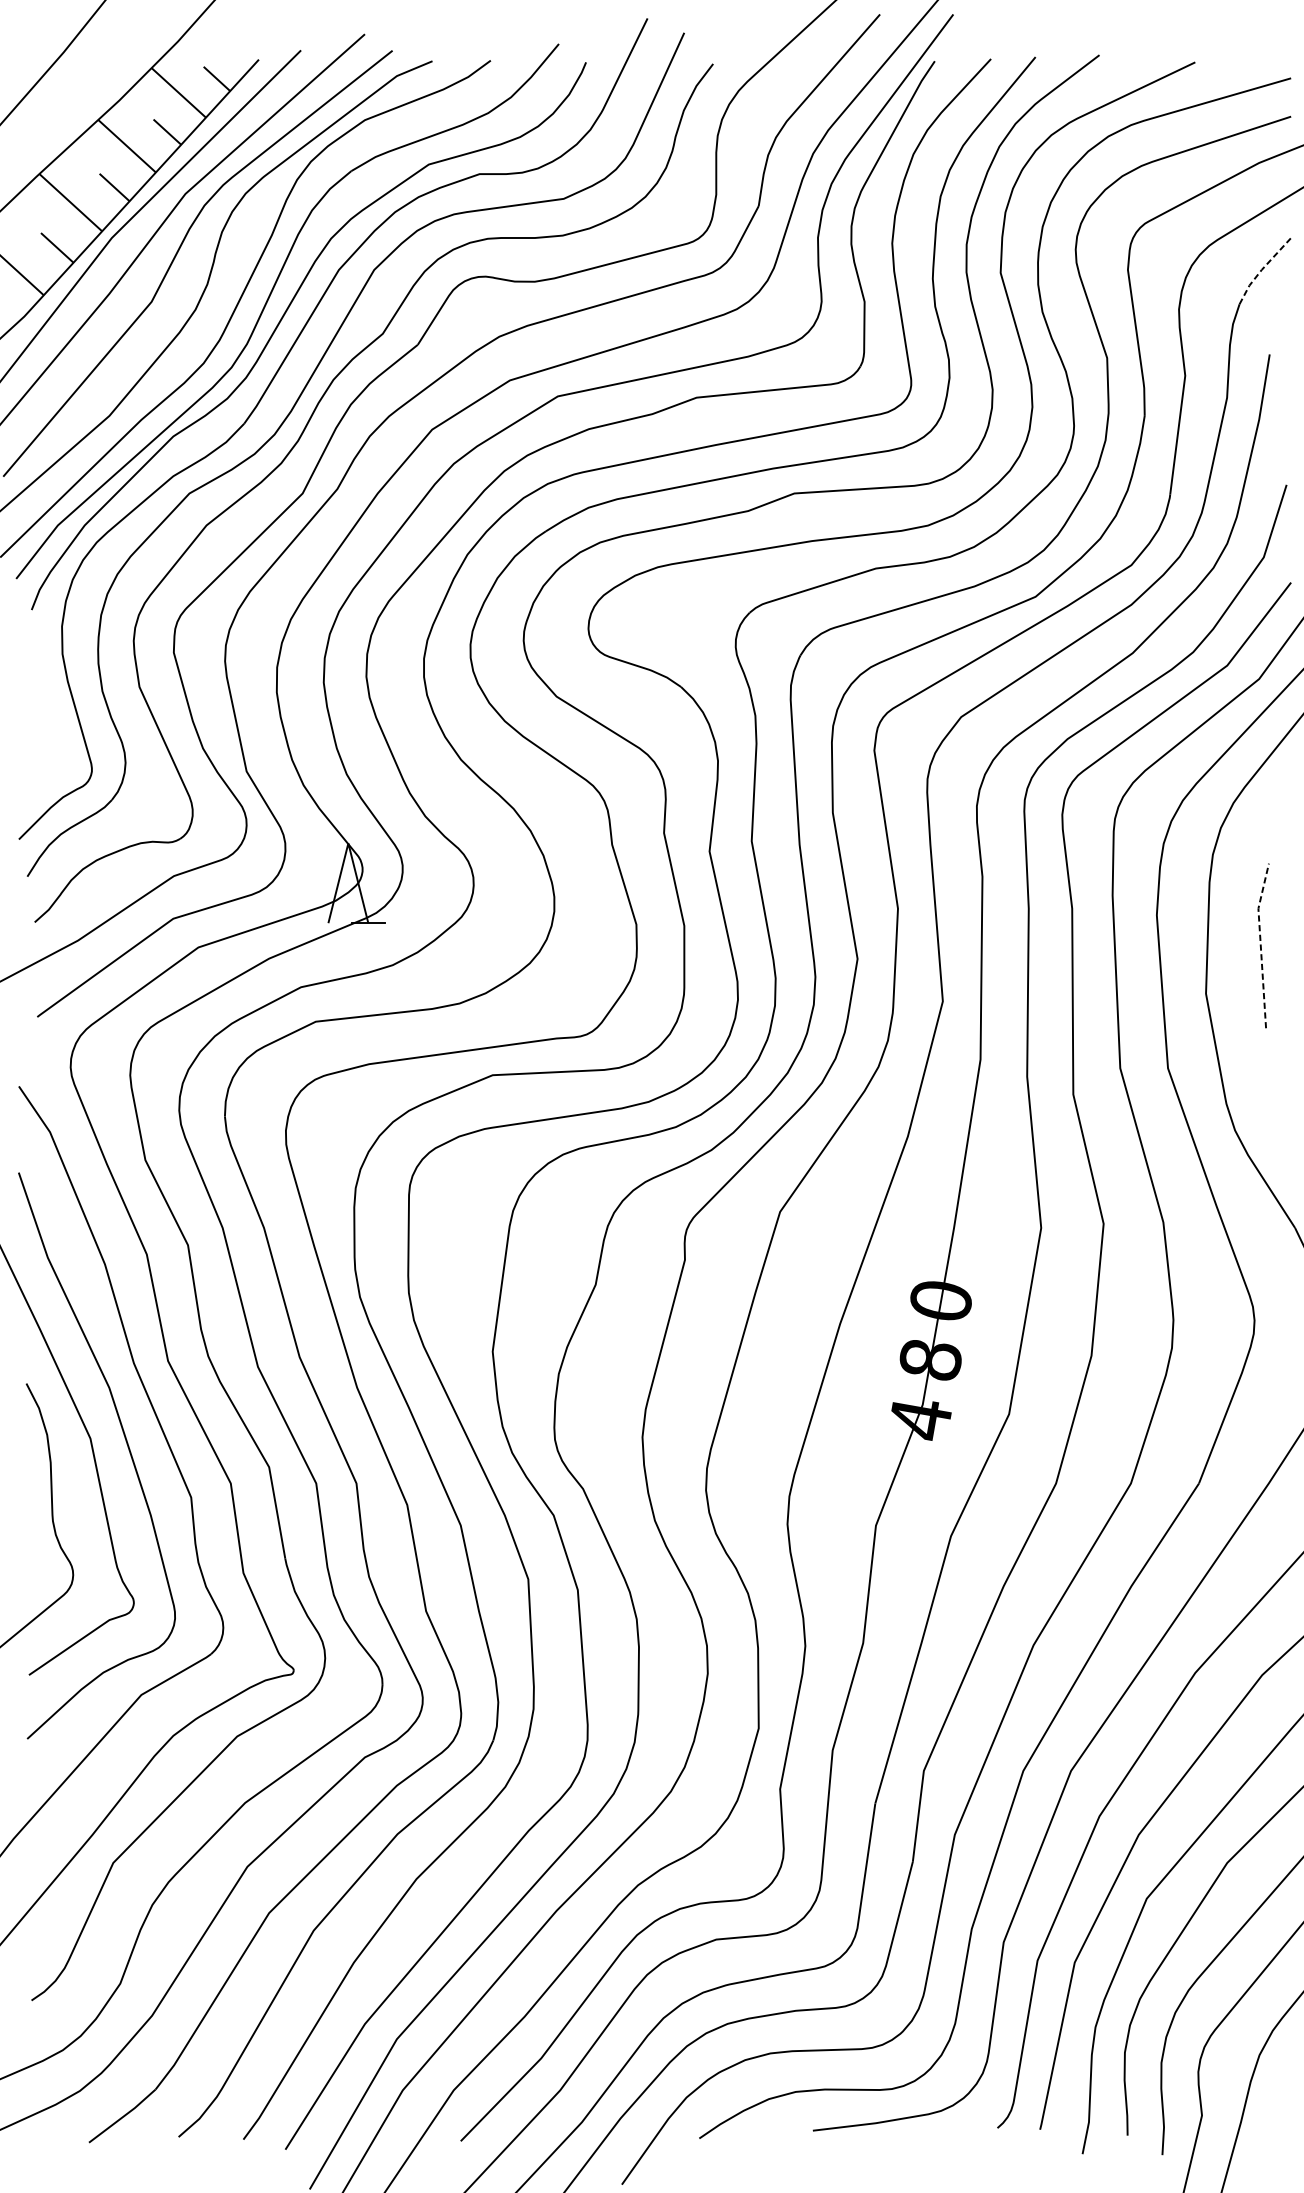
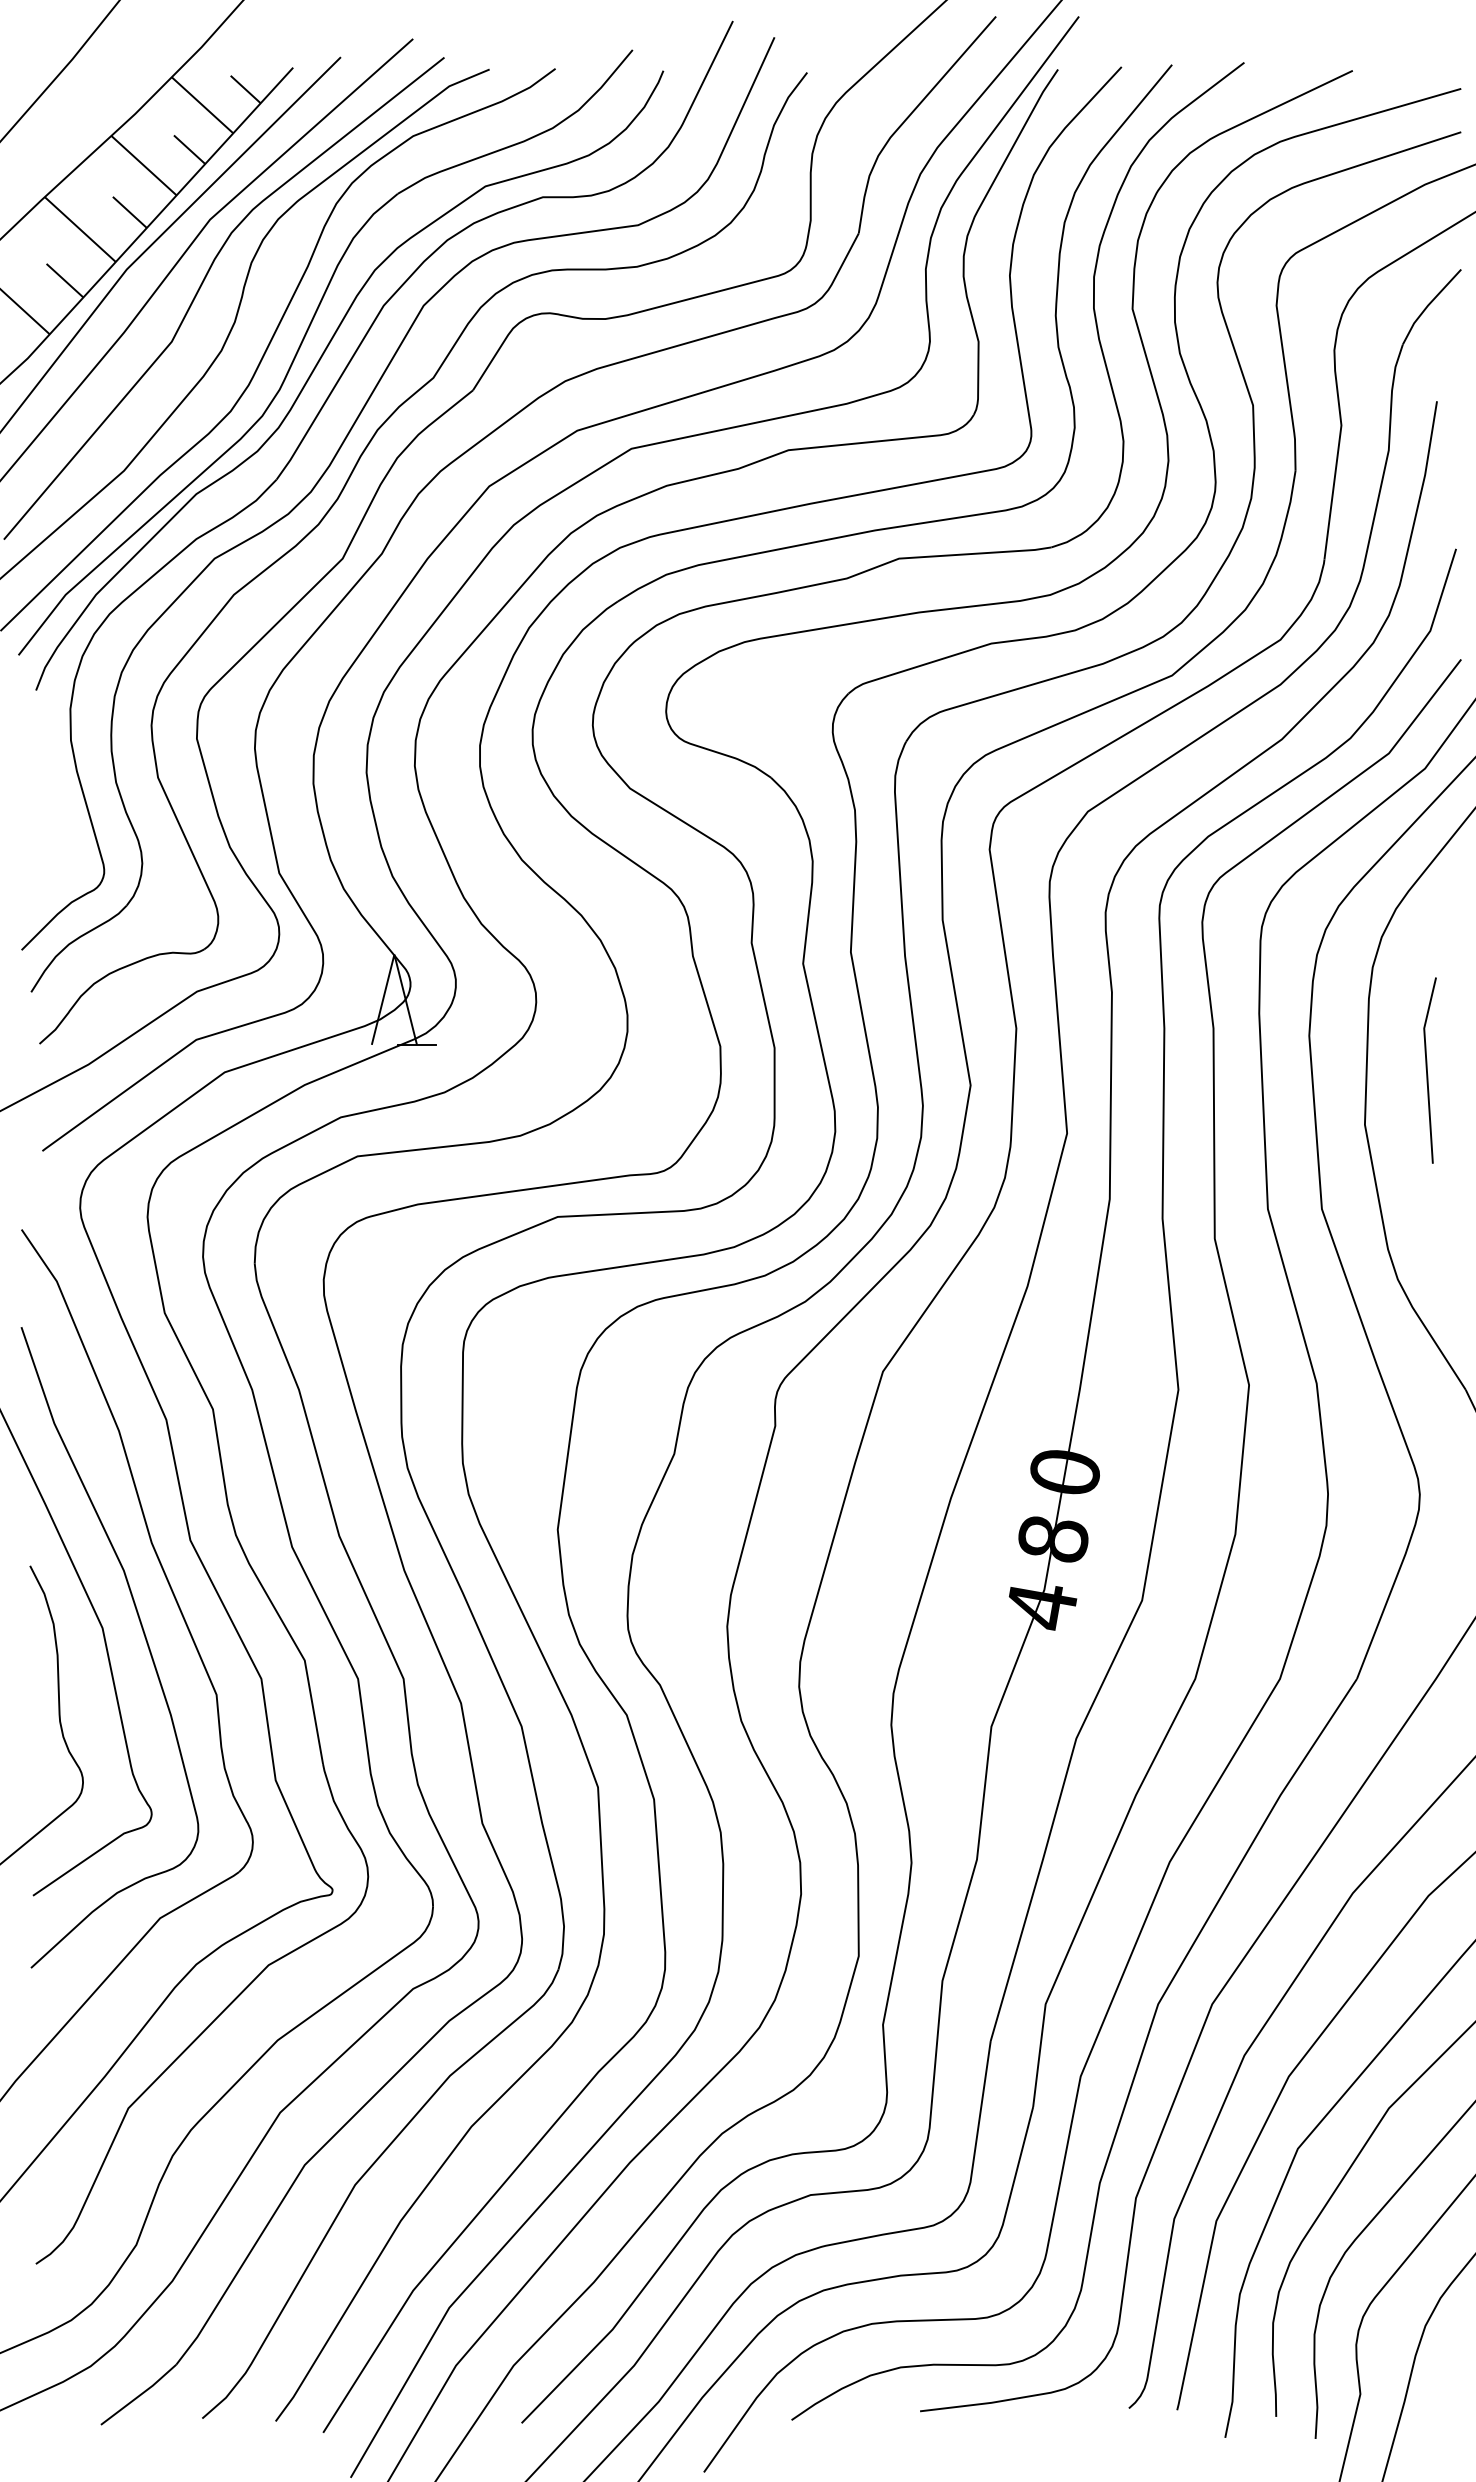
line: (1262, 268) -> (1428, 304), dashed -> solid
line: (1260, 944) -> (1426, 1069), dashed -> solid

